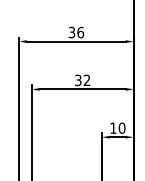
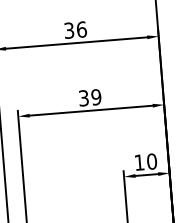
text: (86, 80) -> (95, 97), 32 -> 39

